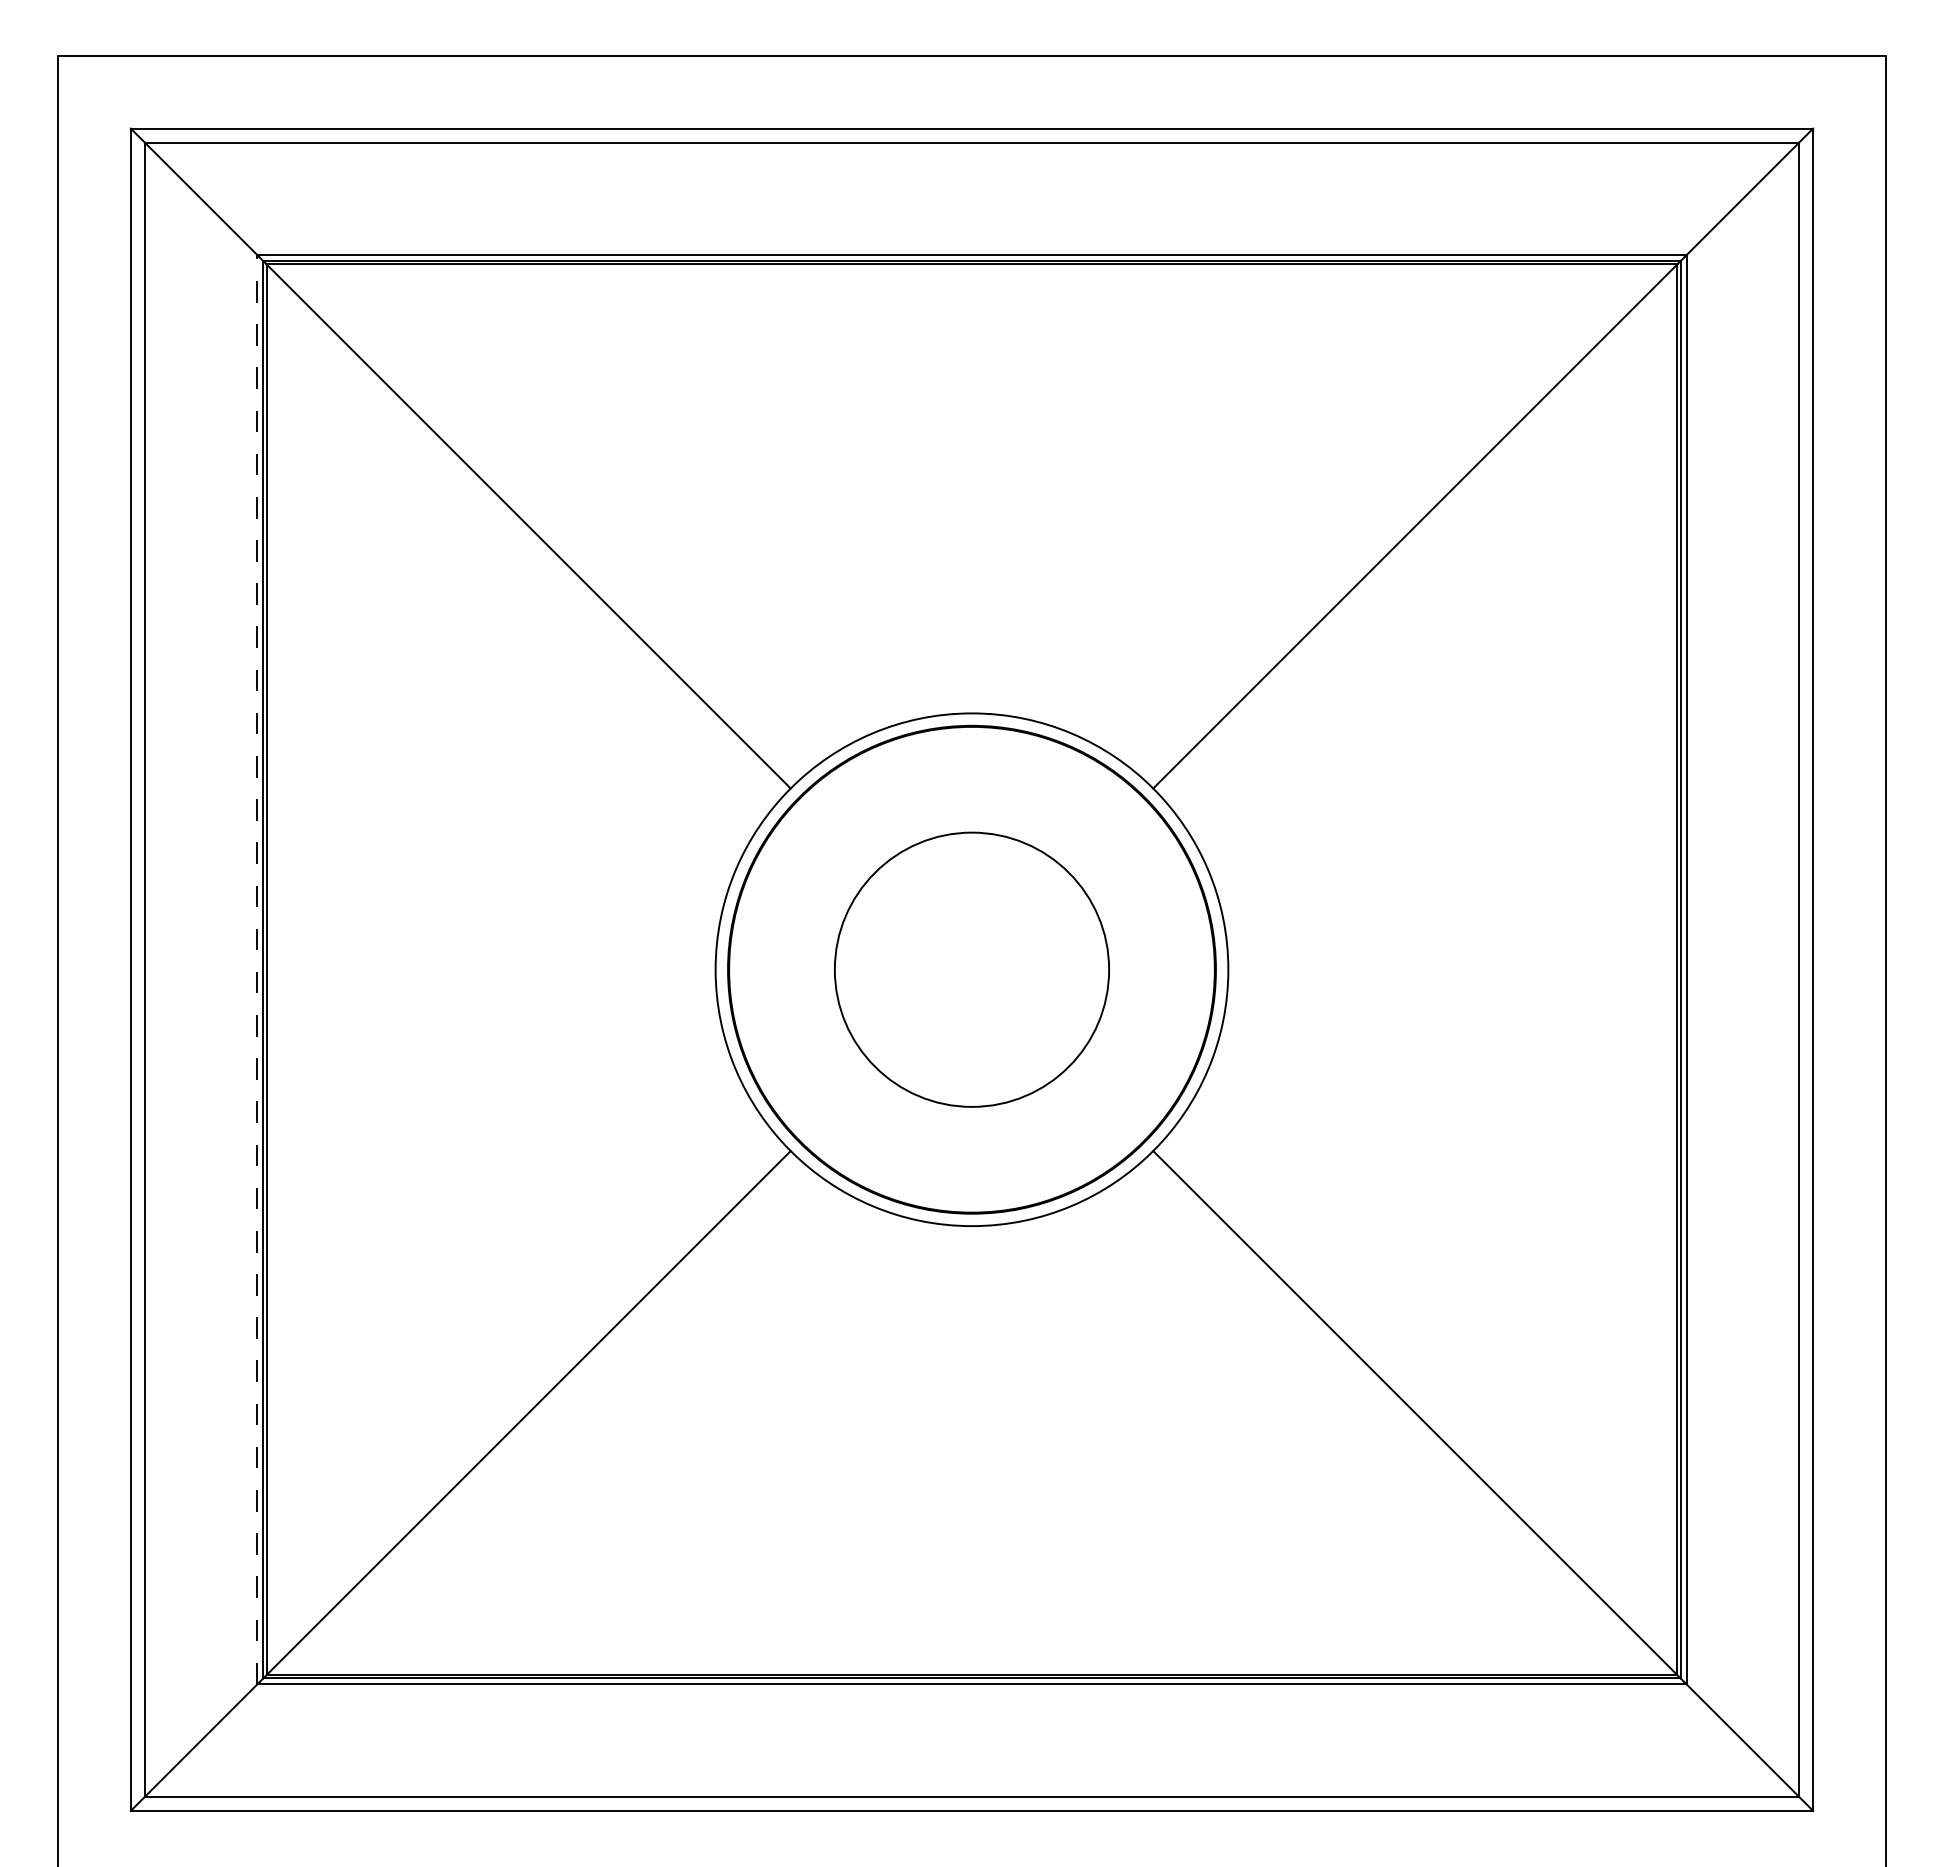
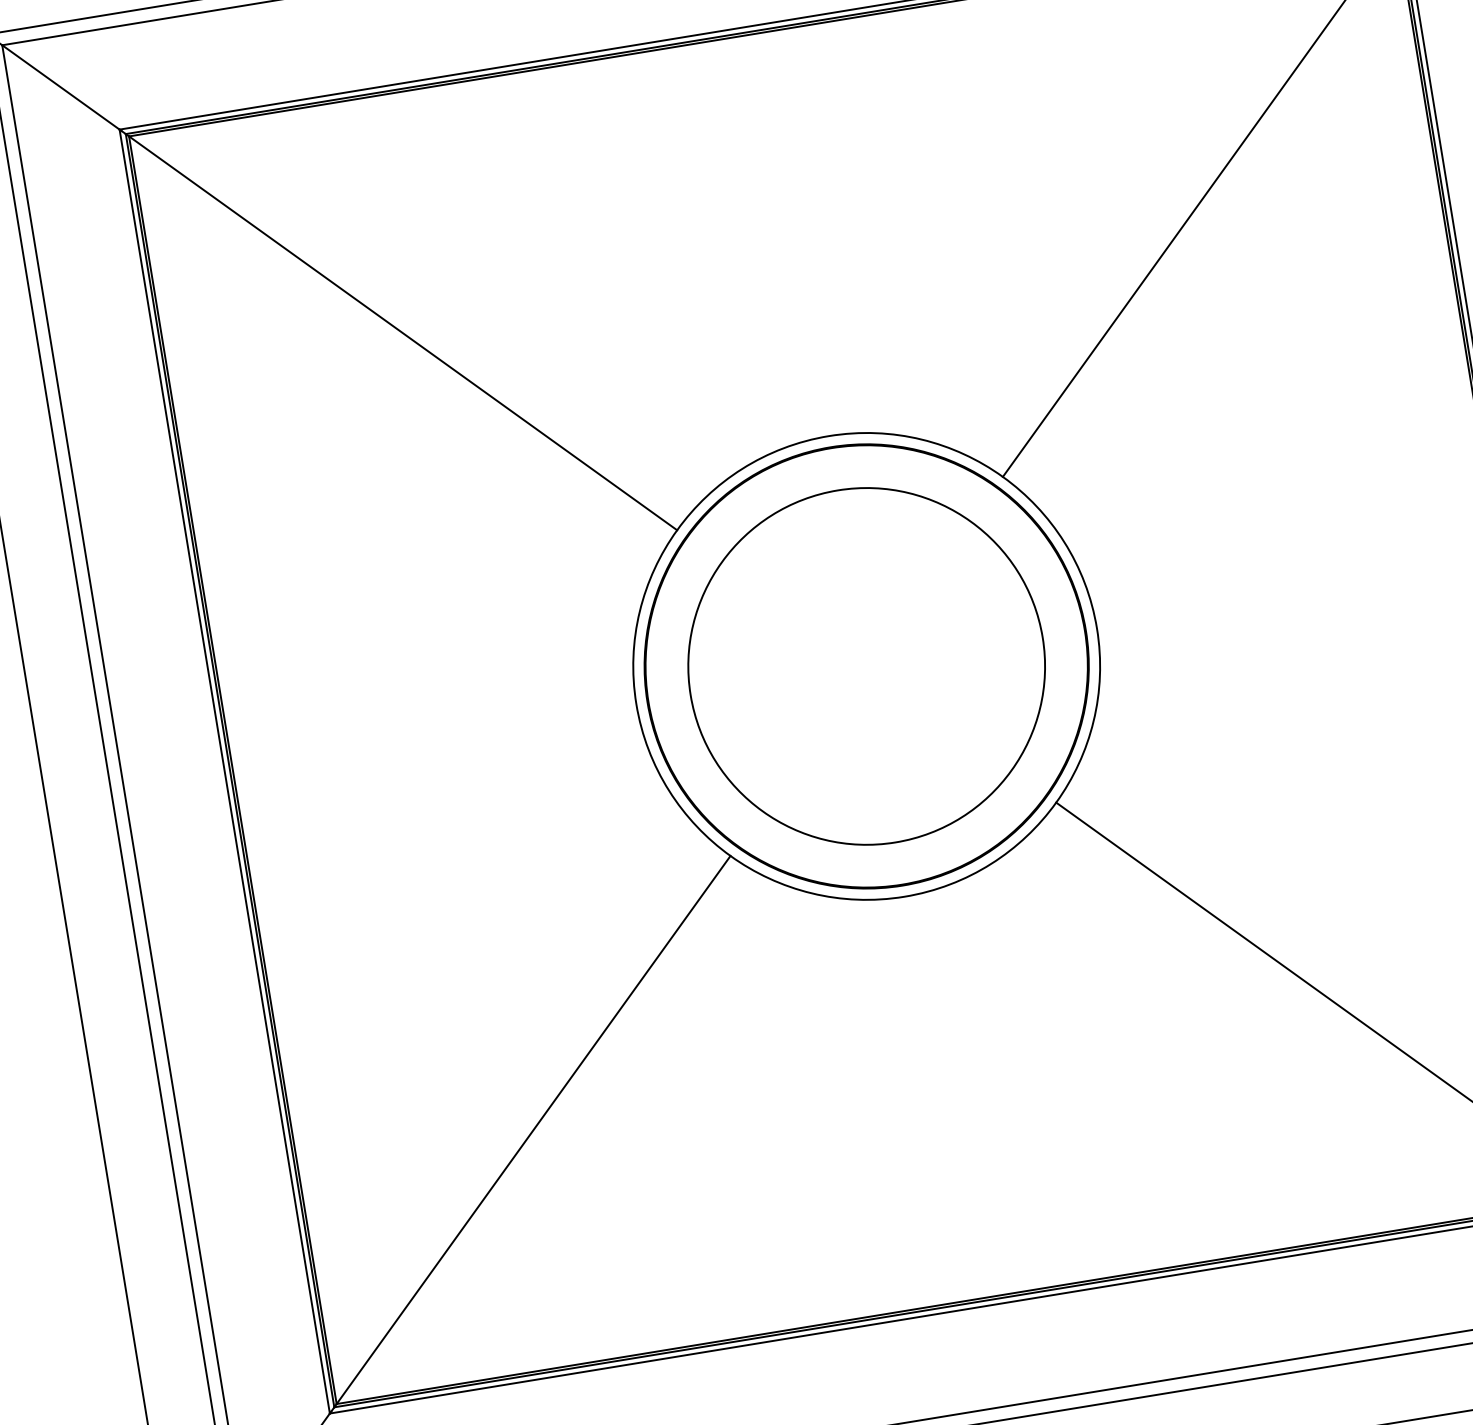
line: (257, 969) -> (224, 771), dashed -> solid
circle: (971, 969) -> (866, 666), size x1.43

